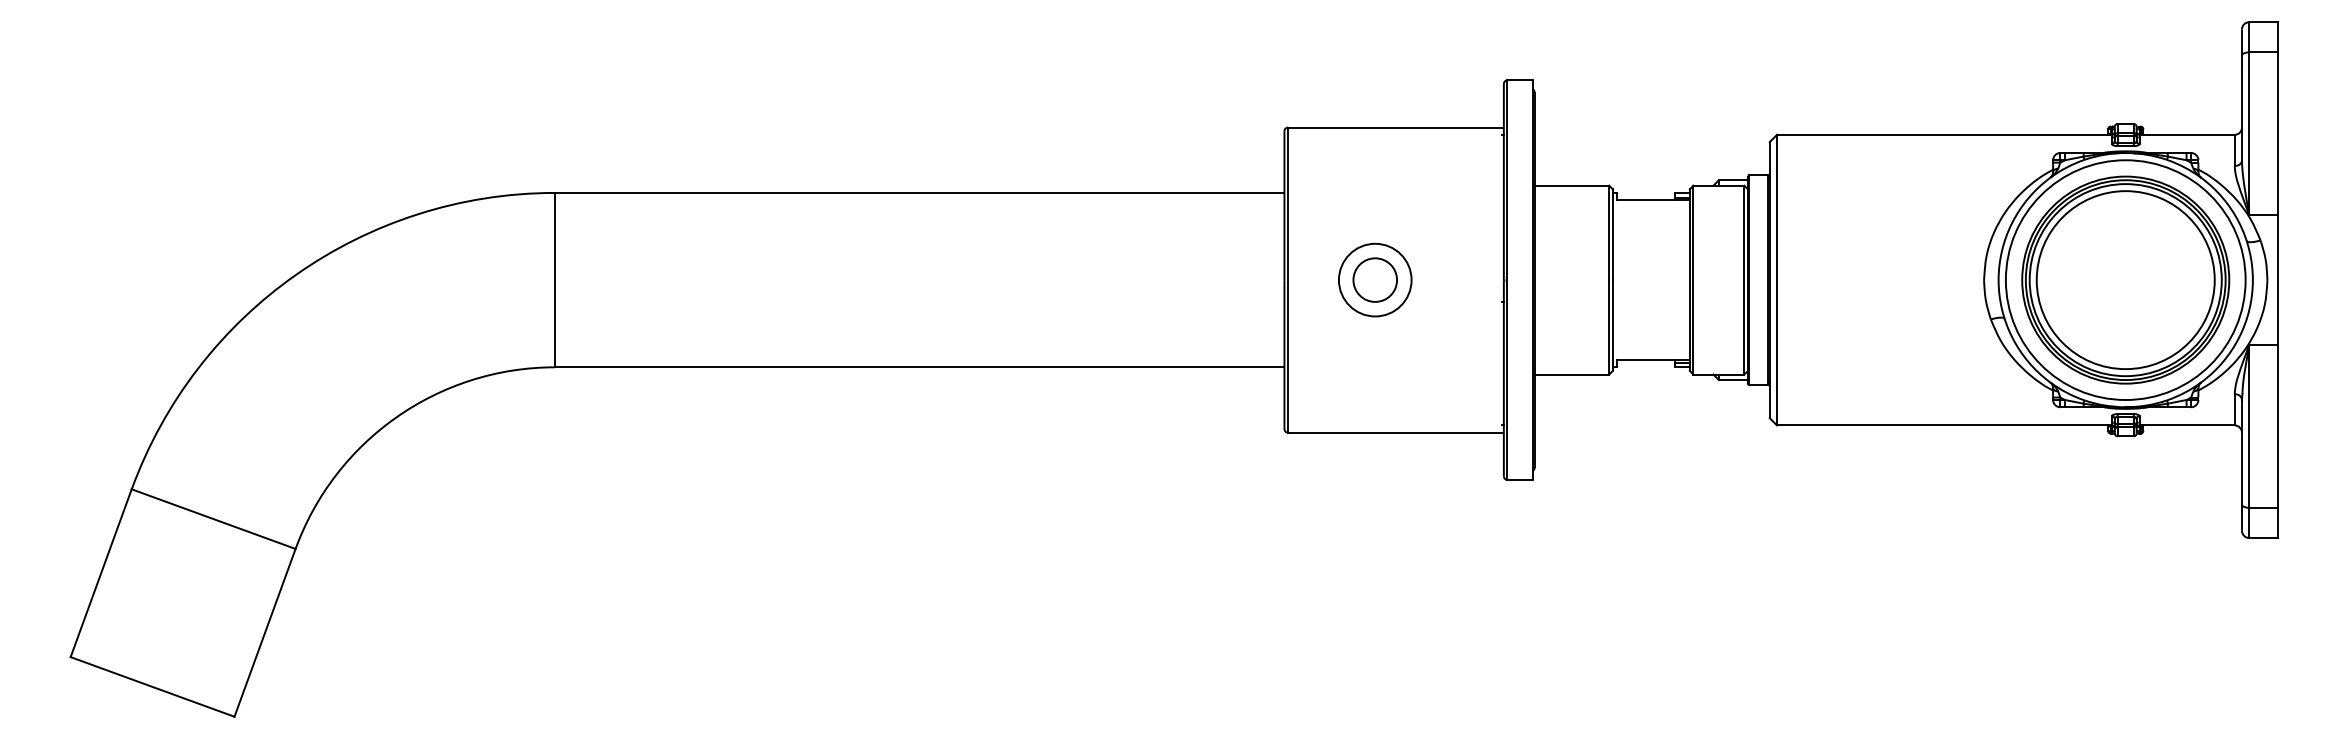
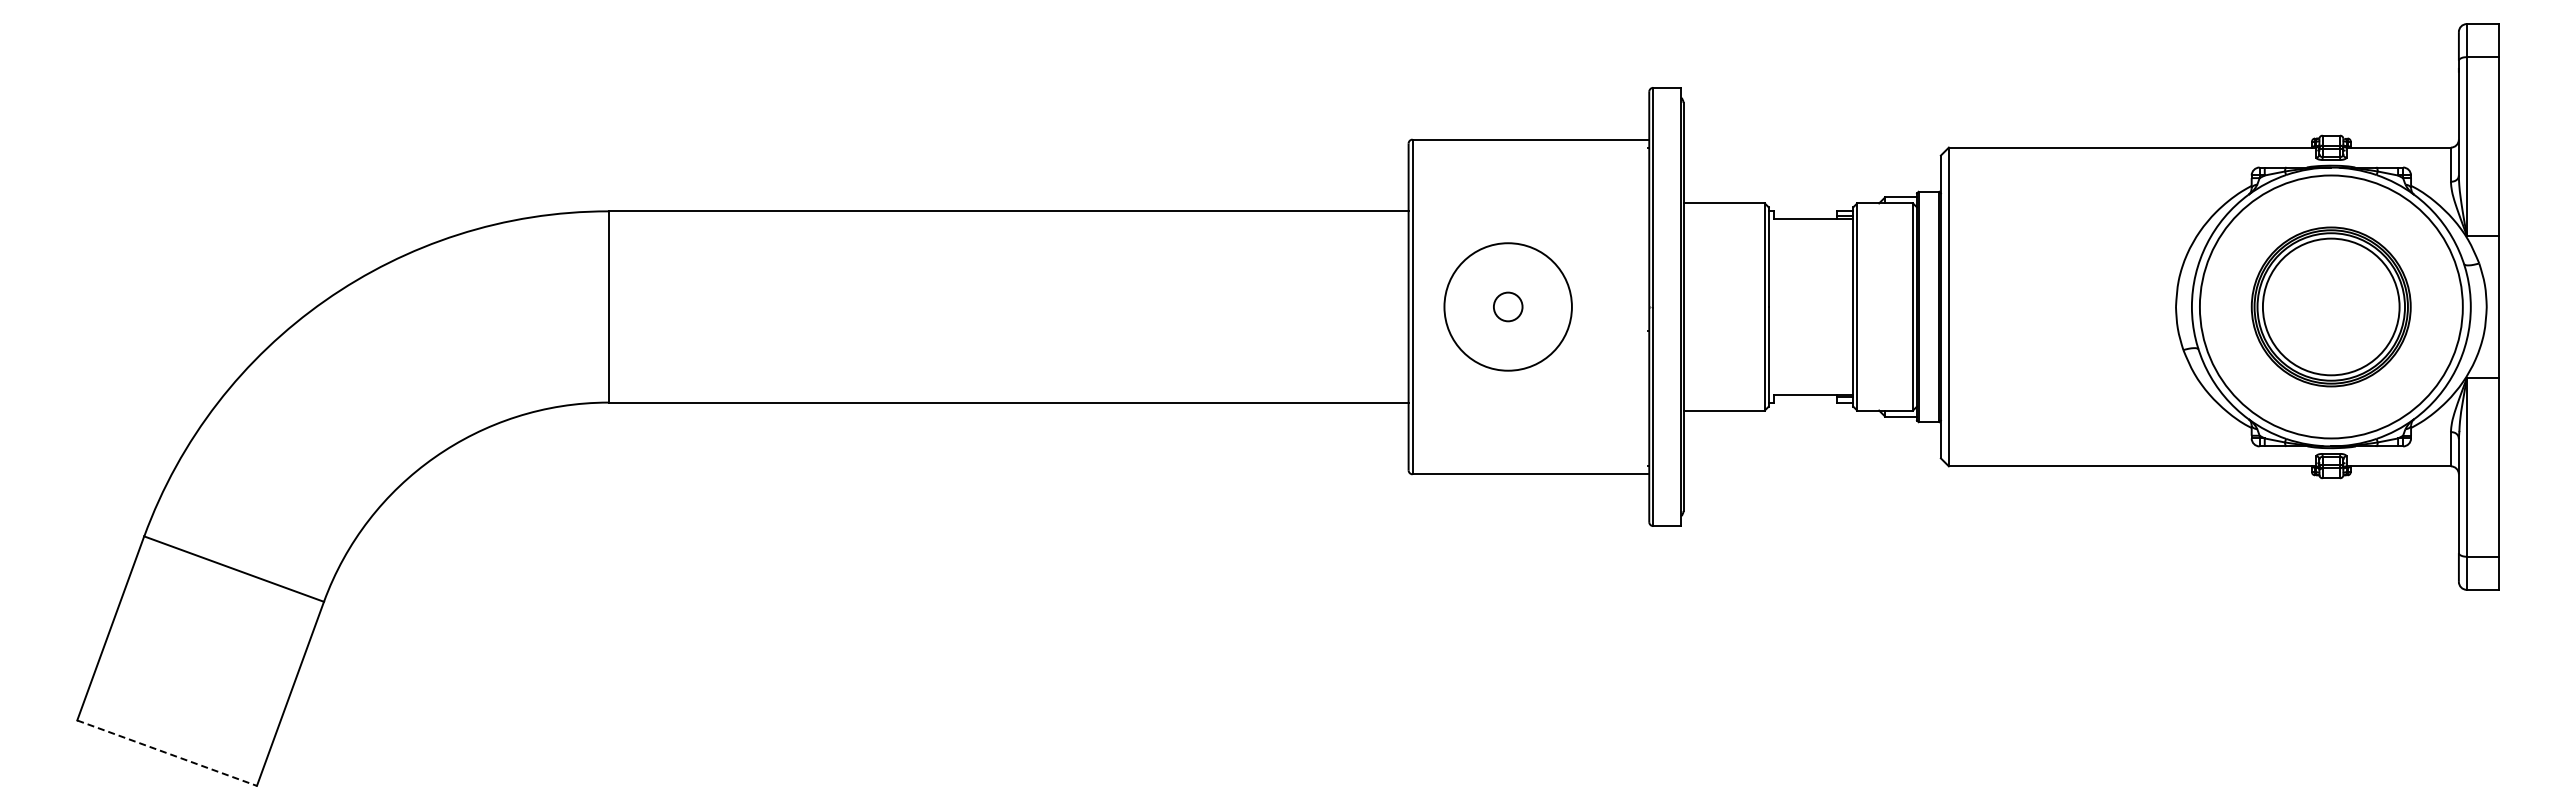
circle: (1375, 279) -> (1508, 306), size x0.6
circle: (1375, 279) -> (1508, 306), size x1.6
part: (2124, 279) -> (2330, 306), size x0.7
line: (152, 687) -> (167, 753), solid -> dashed

